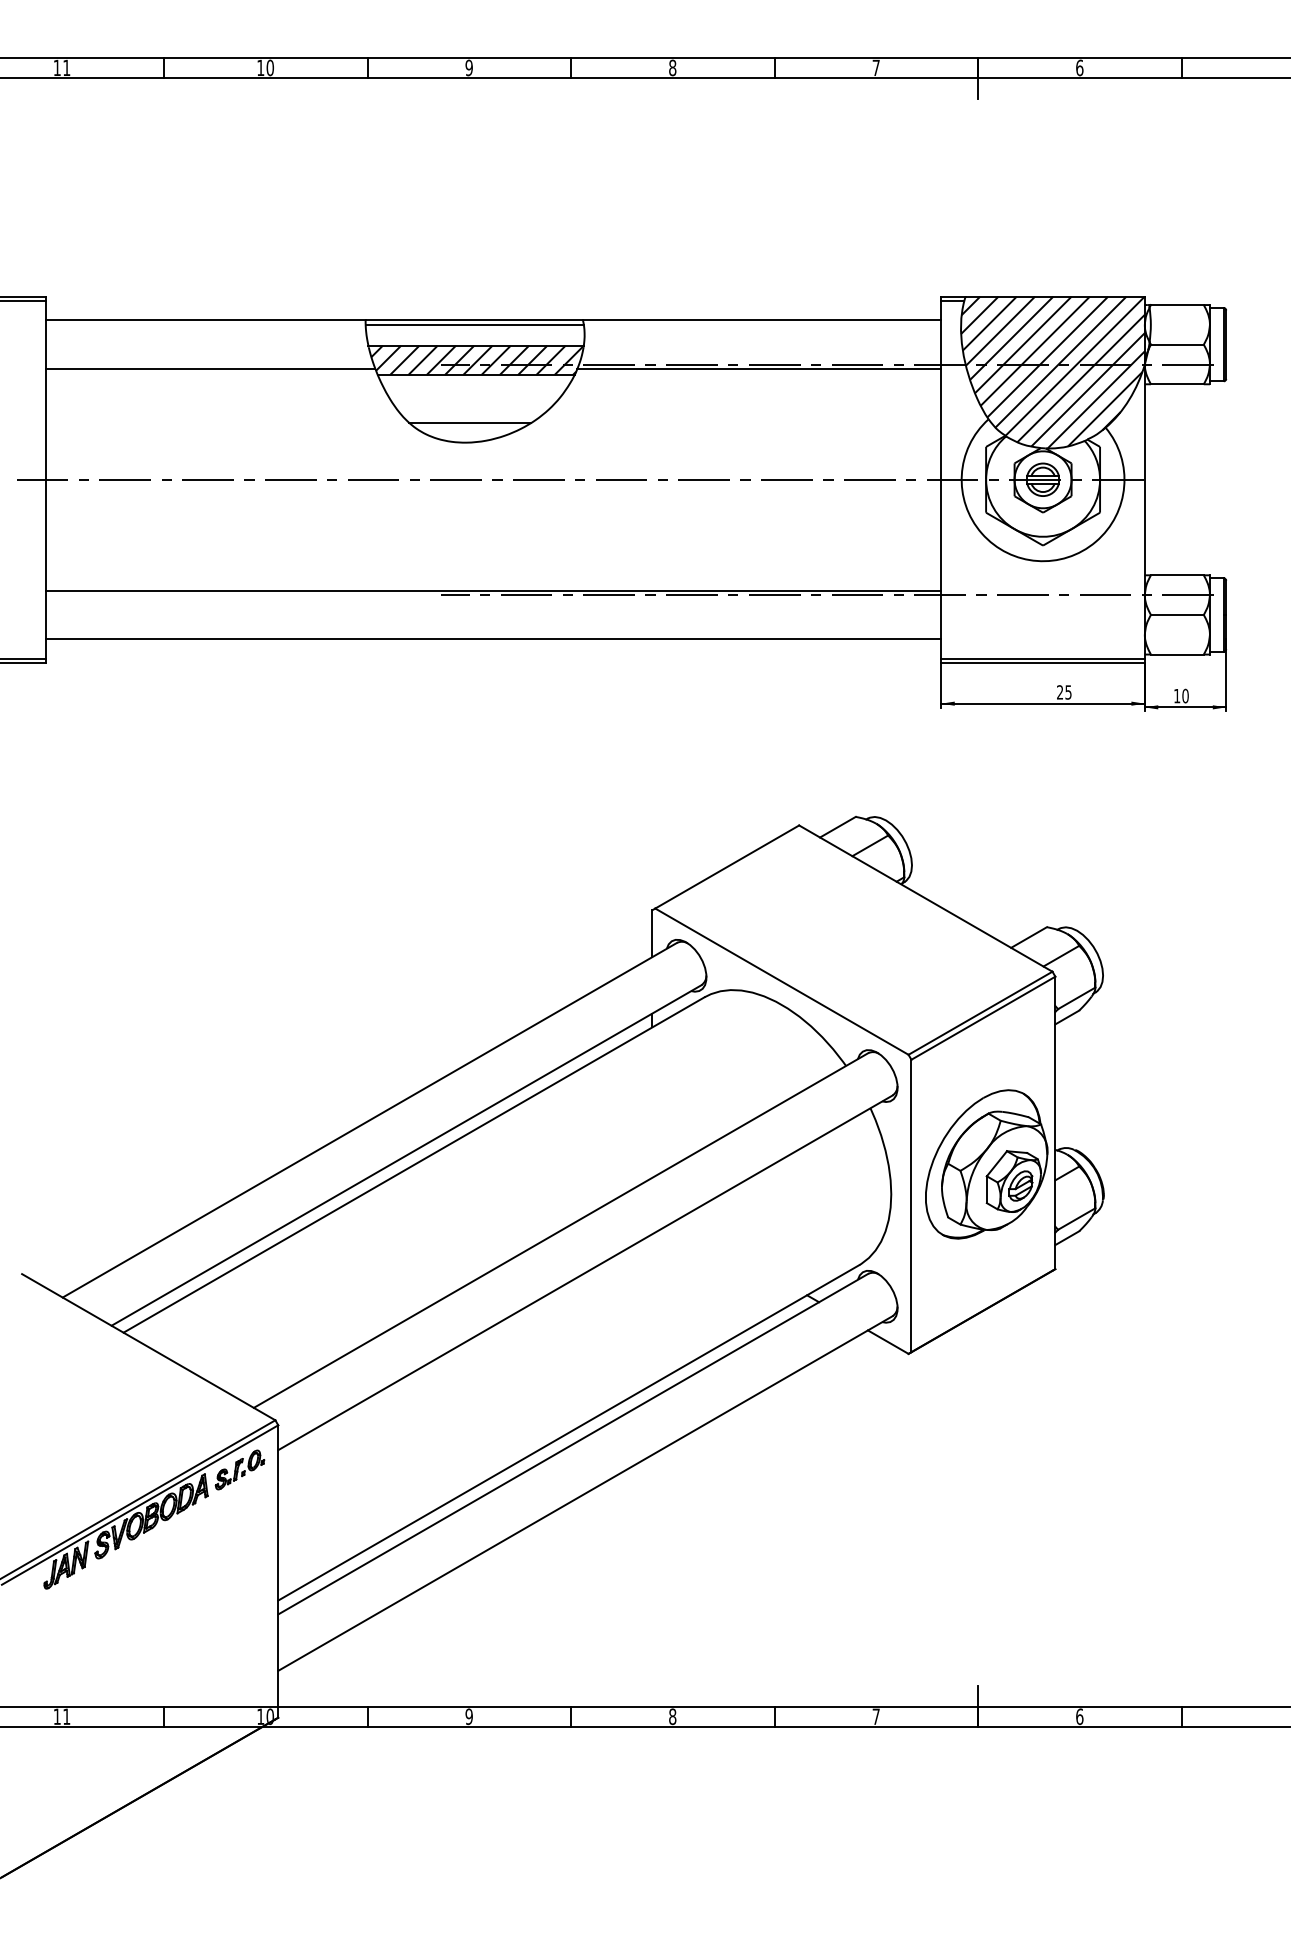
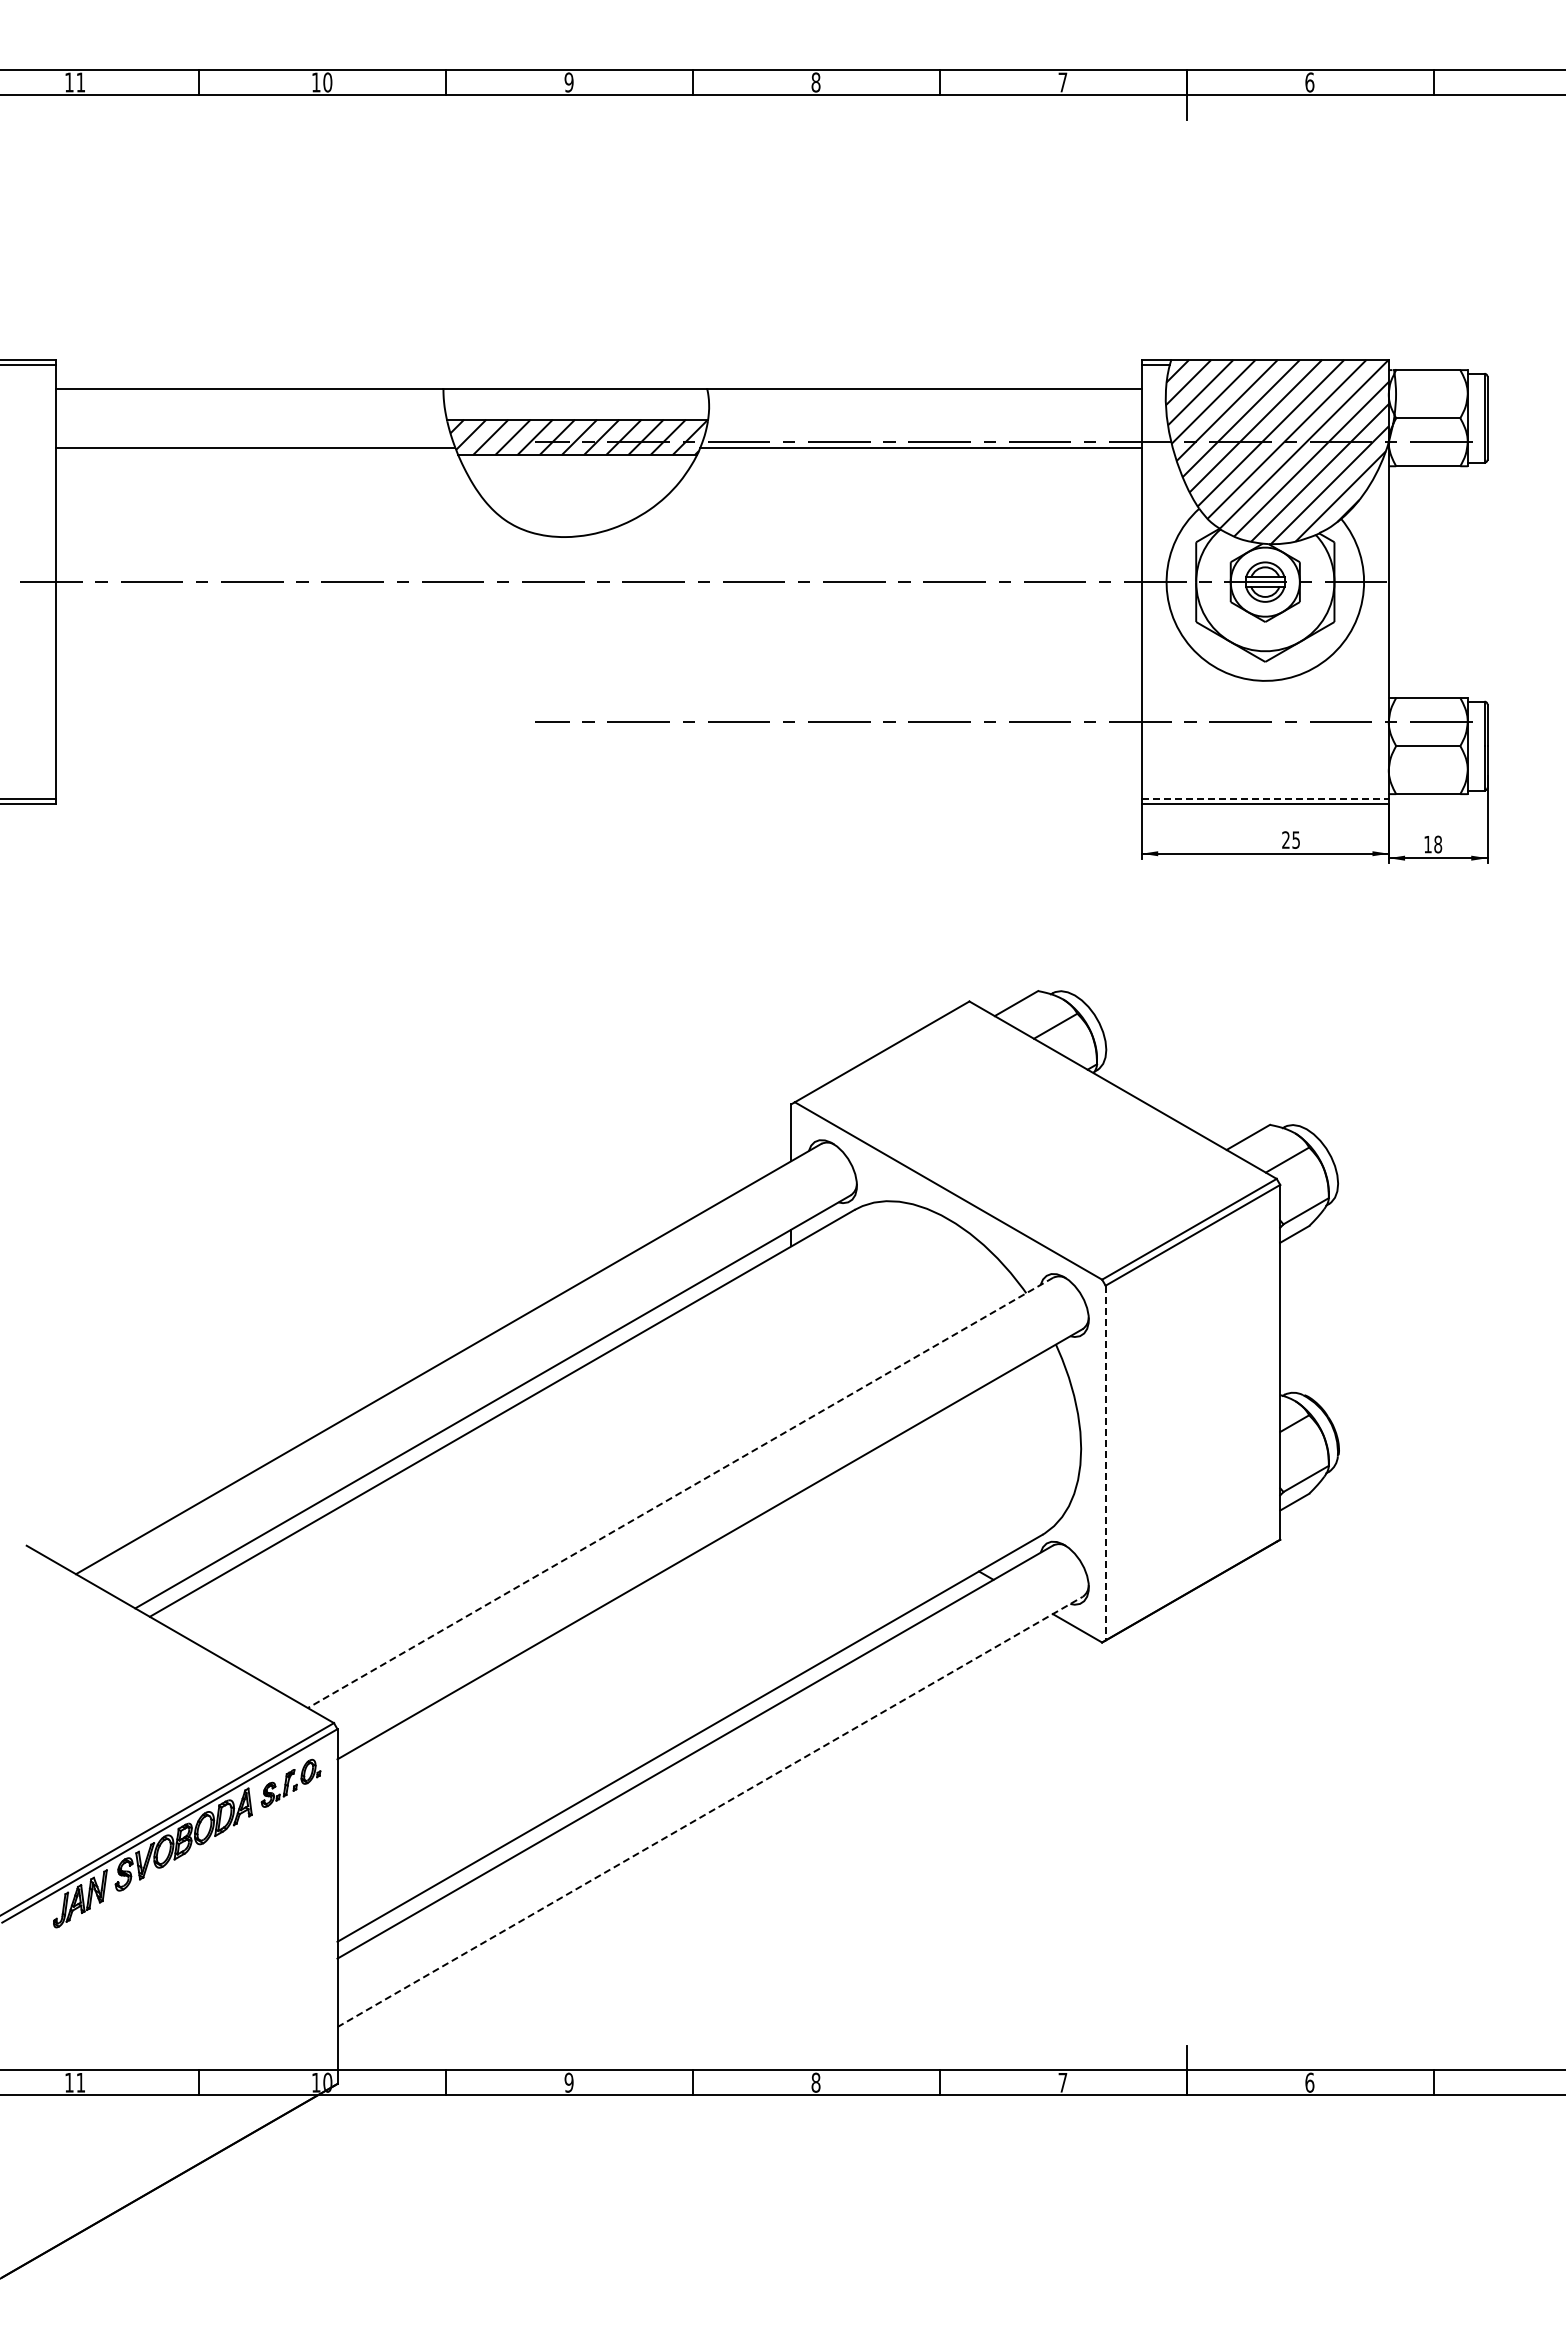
line: (474, 325) -> (575, 394), removed
line: (470, 423) -> (570, 513), removed
line: (493, 590) -> (598, 716), removed
line: (493, 639) -> (598, 775), removed
line: (1043, 658) -> (1265, 799), solid -> dashed
text: (1185, 696) -> (1438, 844), 10 -> 18
part: (986, 1164) -> (1196, 1412), removed
line: (911, 1206) -> (1105, 1463), solid -> dashed
line: (561, 1231) -> (680, 1493), solid -> dashed
line: (585, 1493) -> (710, 1811), solid -> dashed

